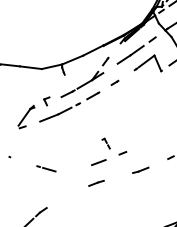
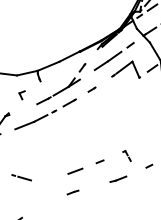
part: (46, 101) -> (21, 95), moved
part: (105, 143) -> (126, 155), moved
part: (96, 182) -> (73, 191), size x0.71

